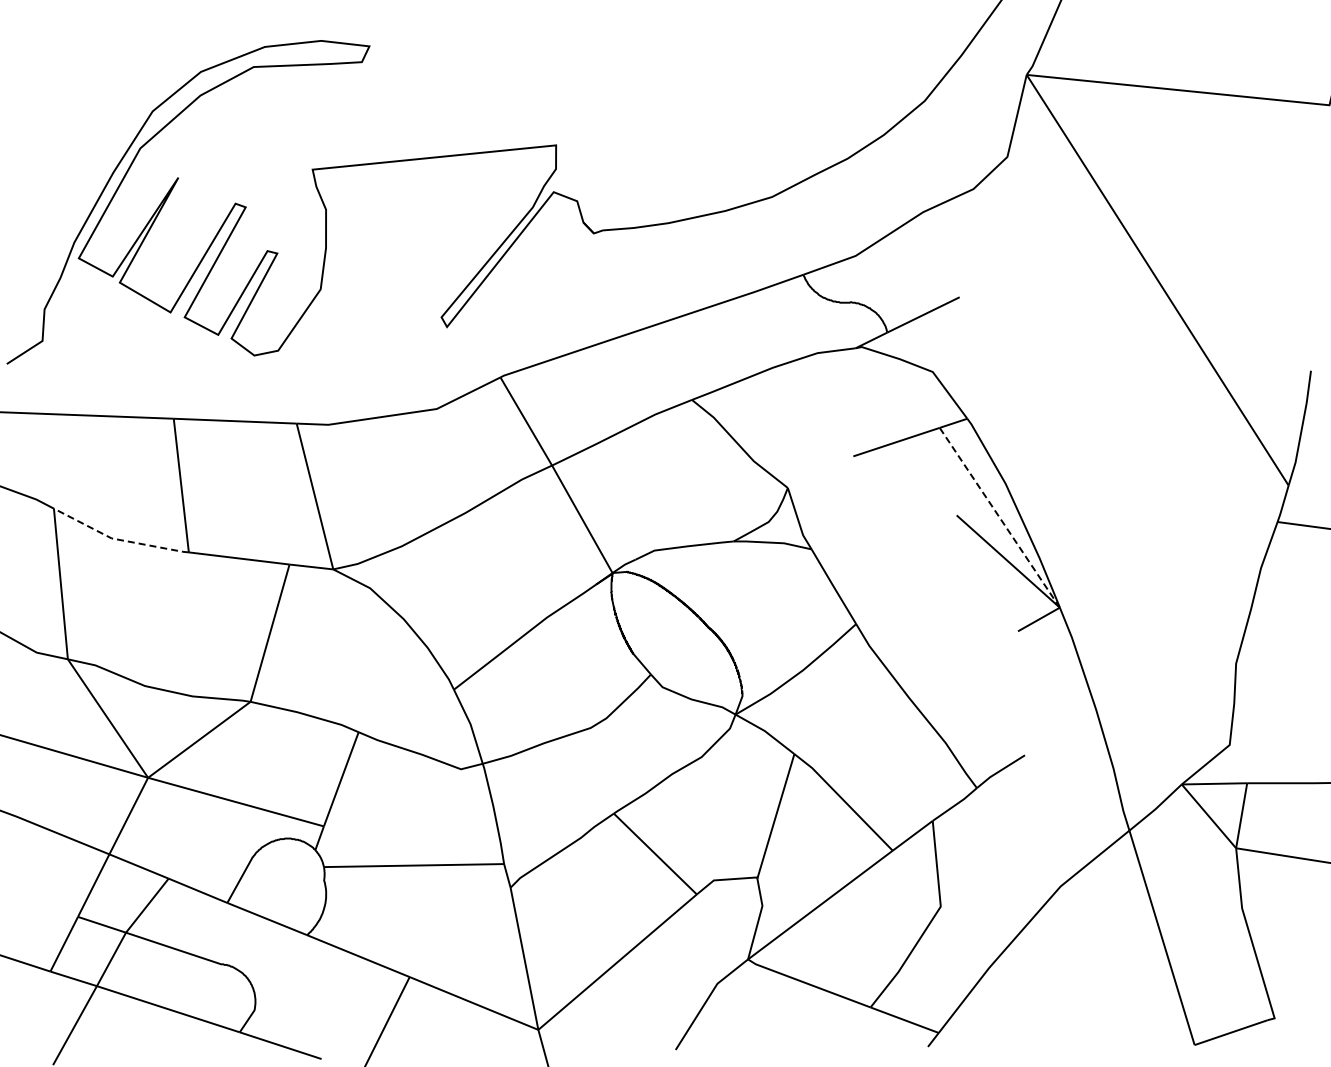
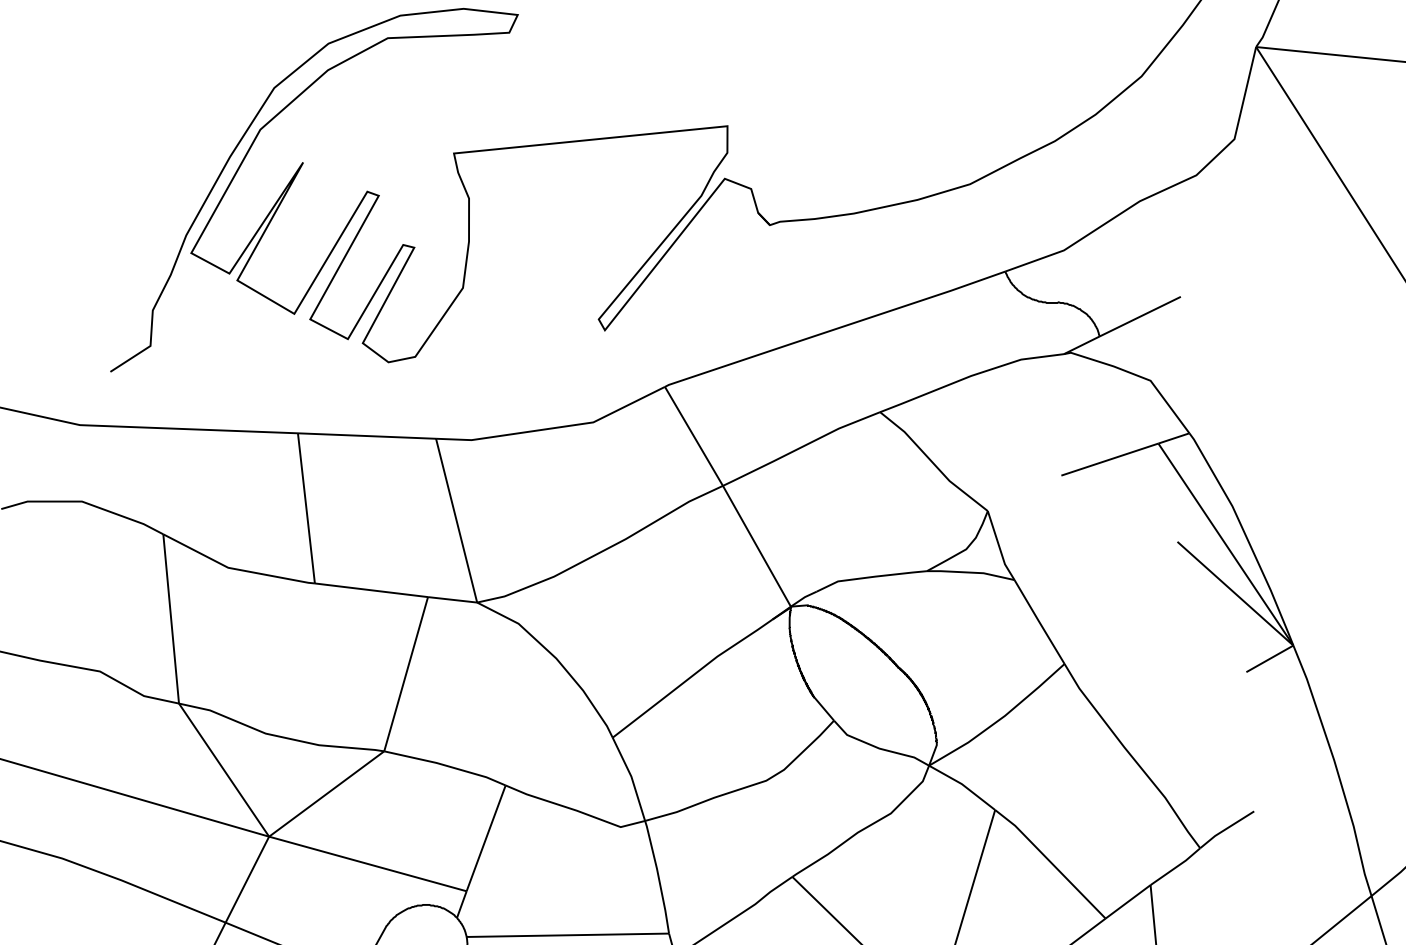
line: (999, 517) -> (1225, 544), dashed -> solid
line: (117, 539) -> (234, 568), dashed -> solid

